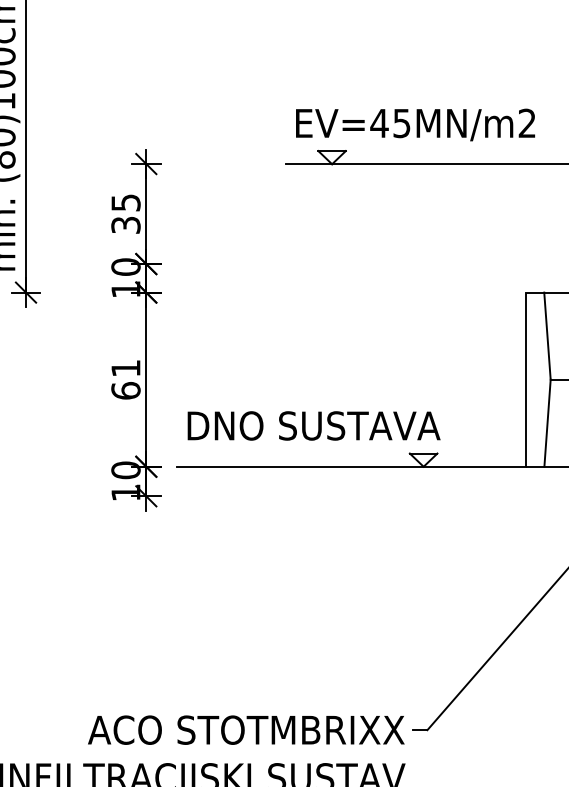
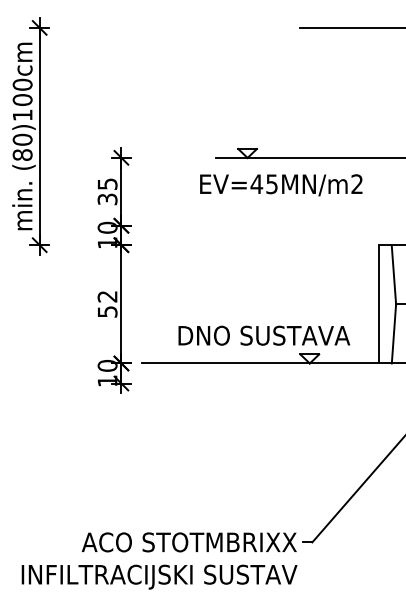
text: (415, 125) -> (281, 185), moved
text: (125, 379) -> (107, 304), 61 -> 52
text: (314, 425) -> (264, 335), moved

